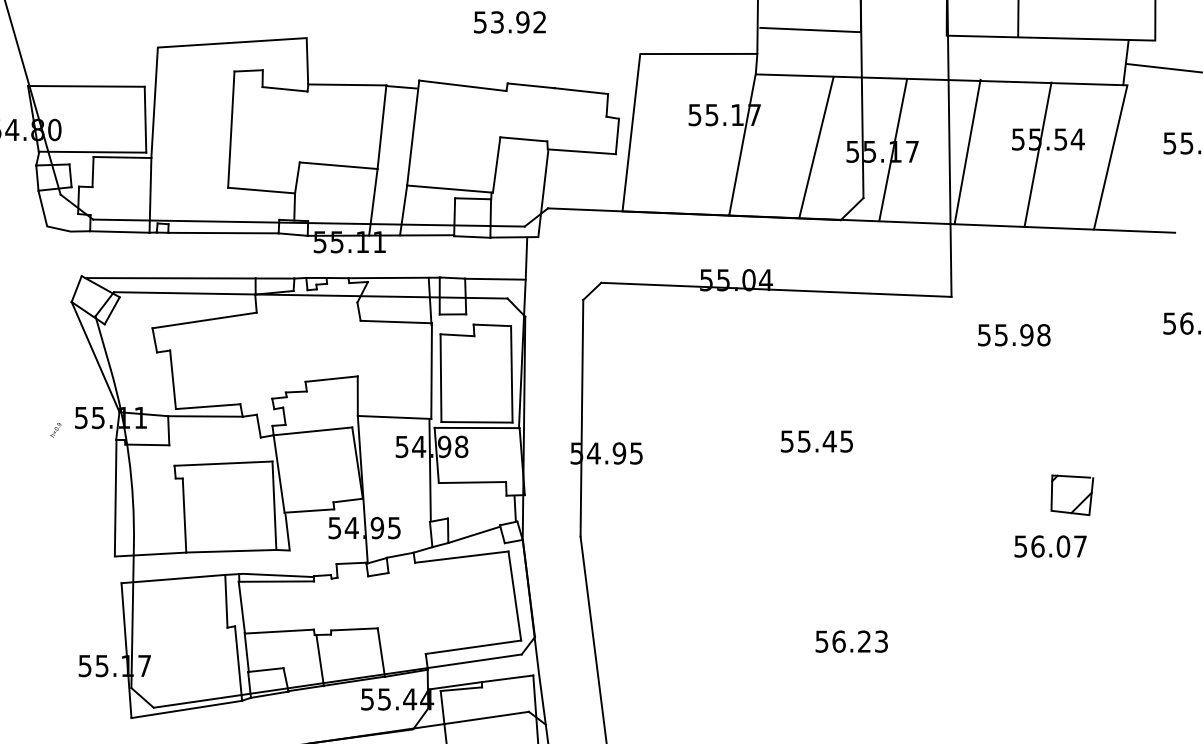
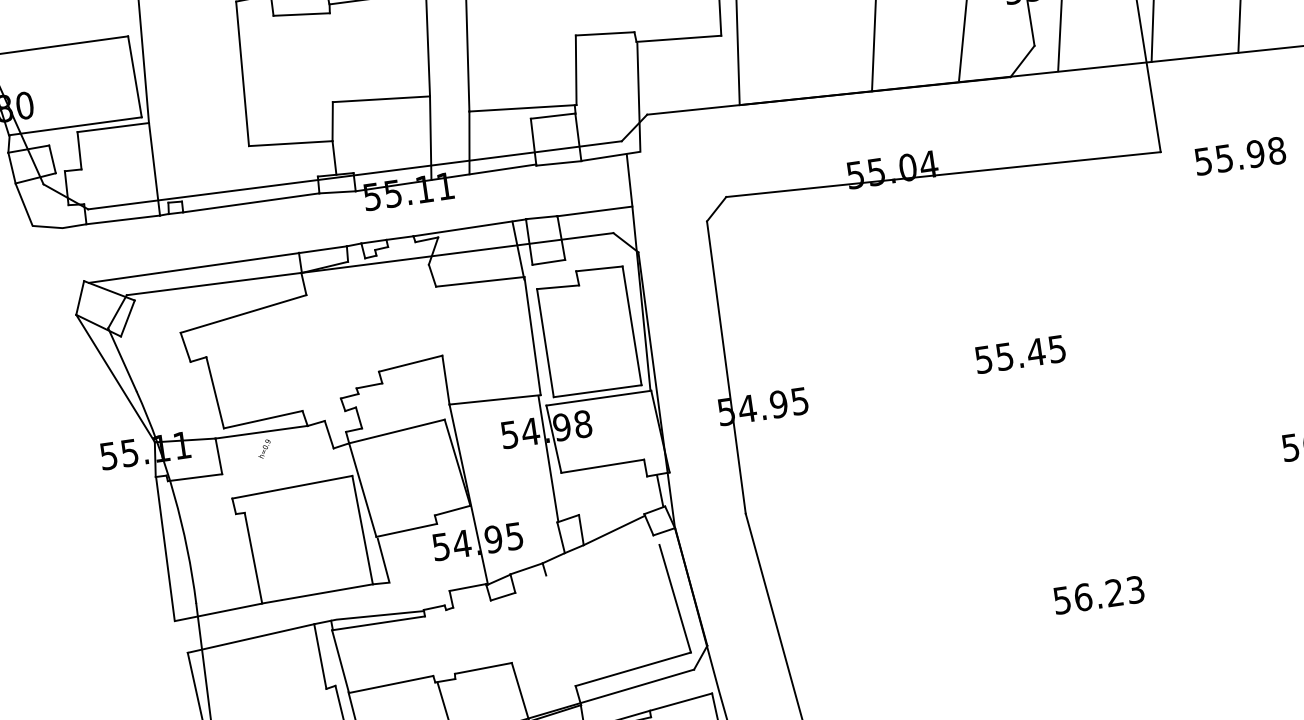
text: (1014, 335) -> (1240, 156), moved
text: (55, 430) -> (264, 449), moved
line: (461, 556) -> (602, 559), removed

